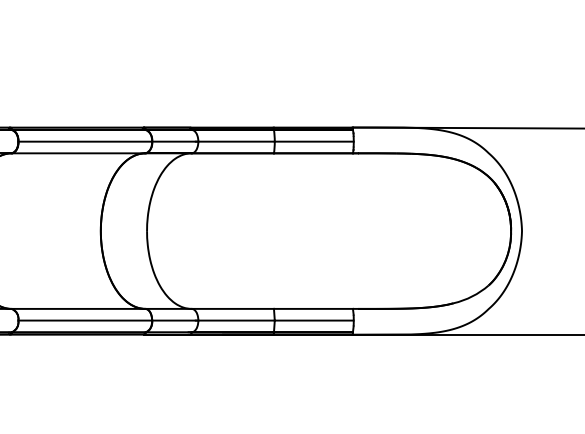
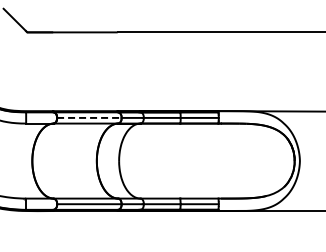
line: (85, 140) -> (89, 117), solid -> dashed

